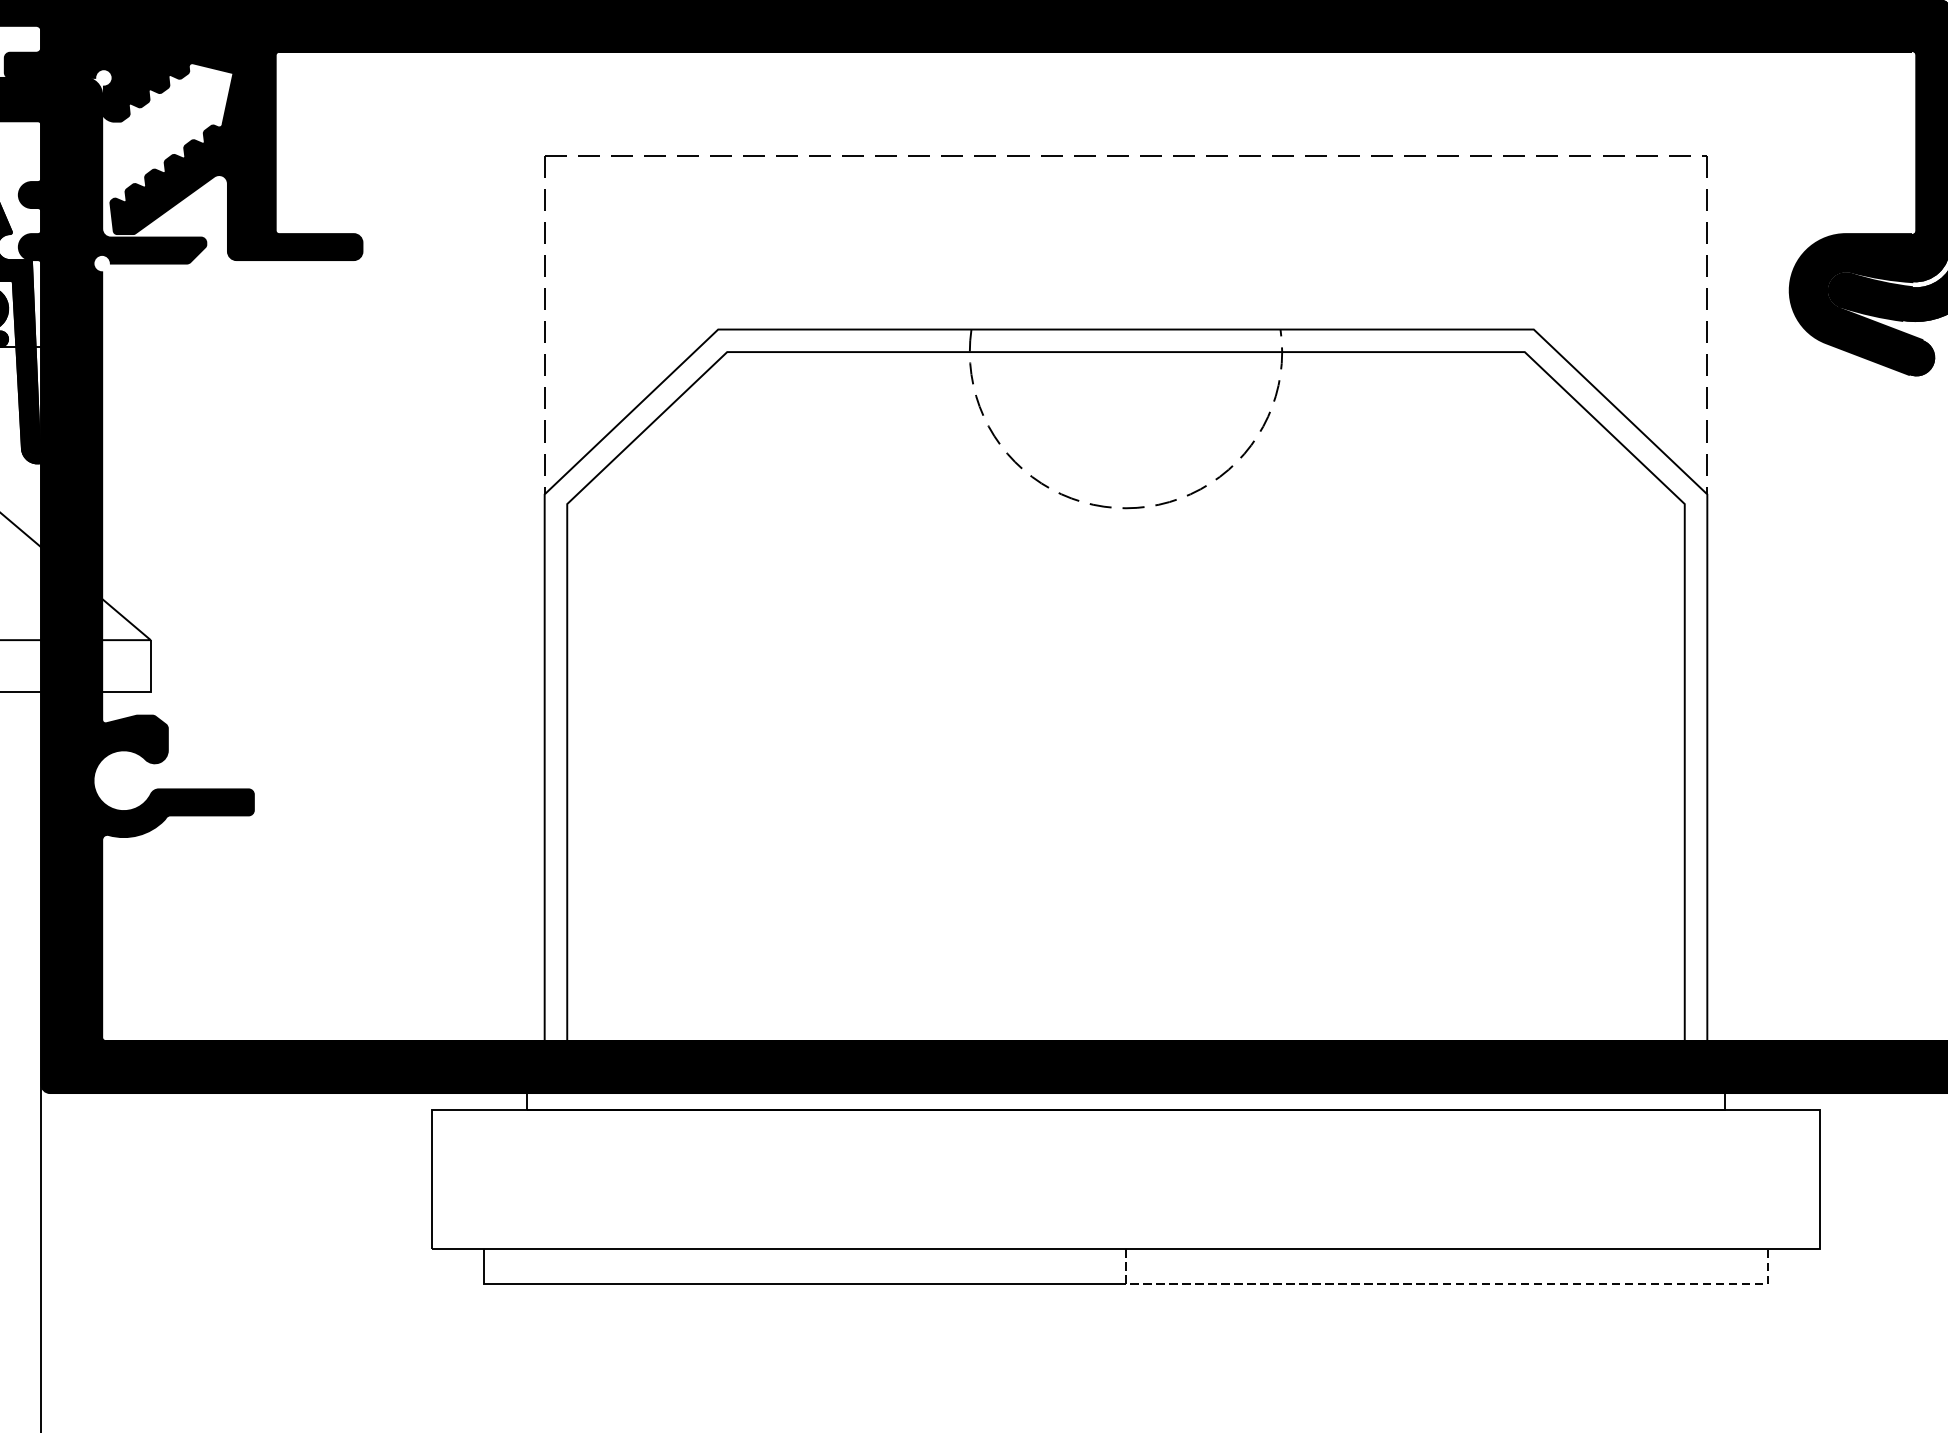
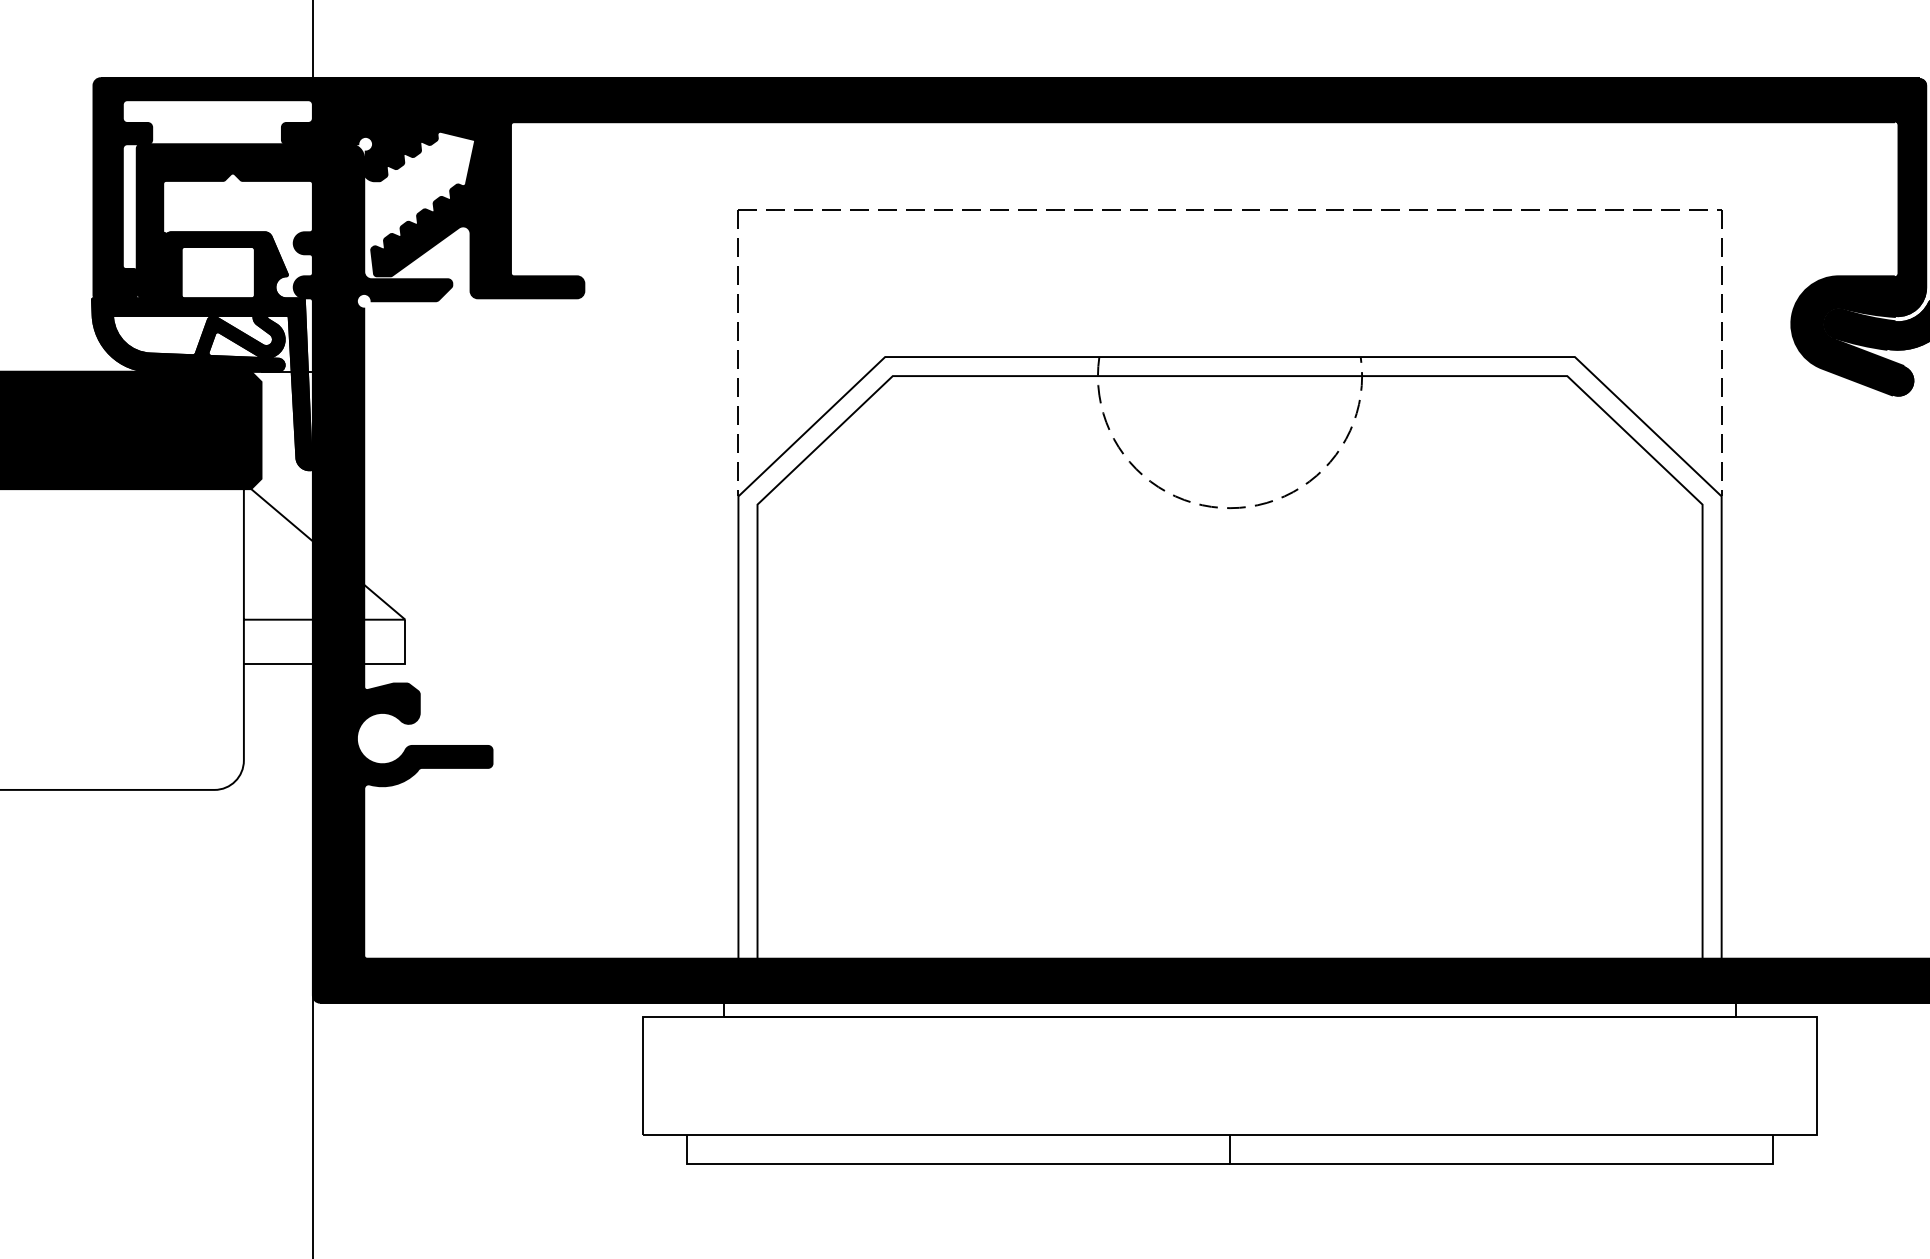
line: (1448, 1284) -> (1502, 1164), dashed -> solid

